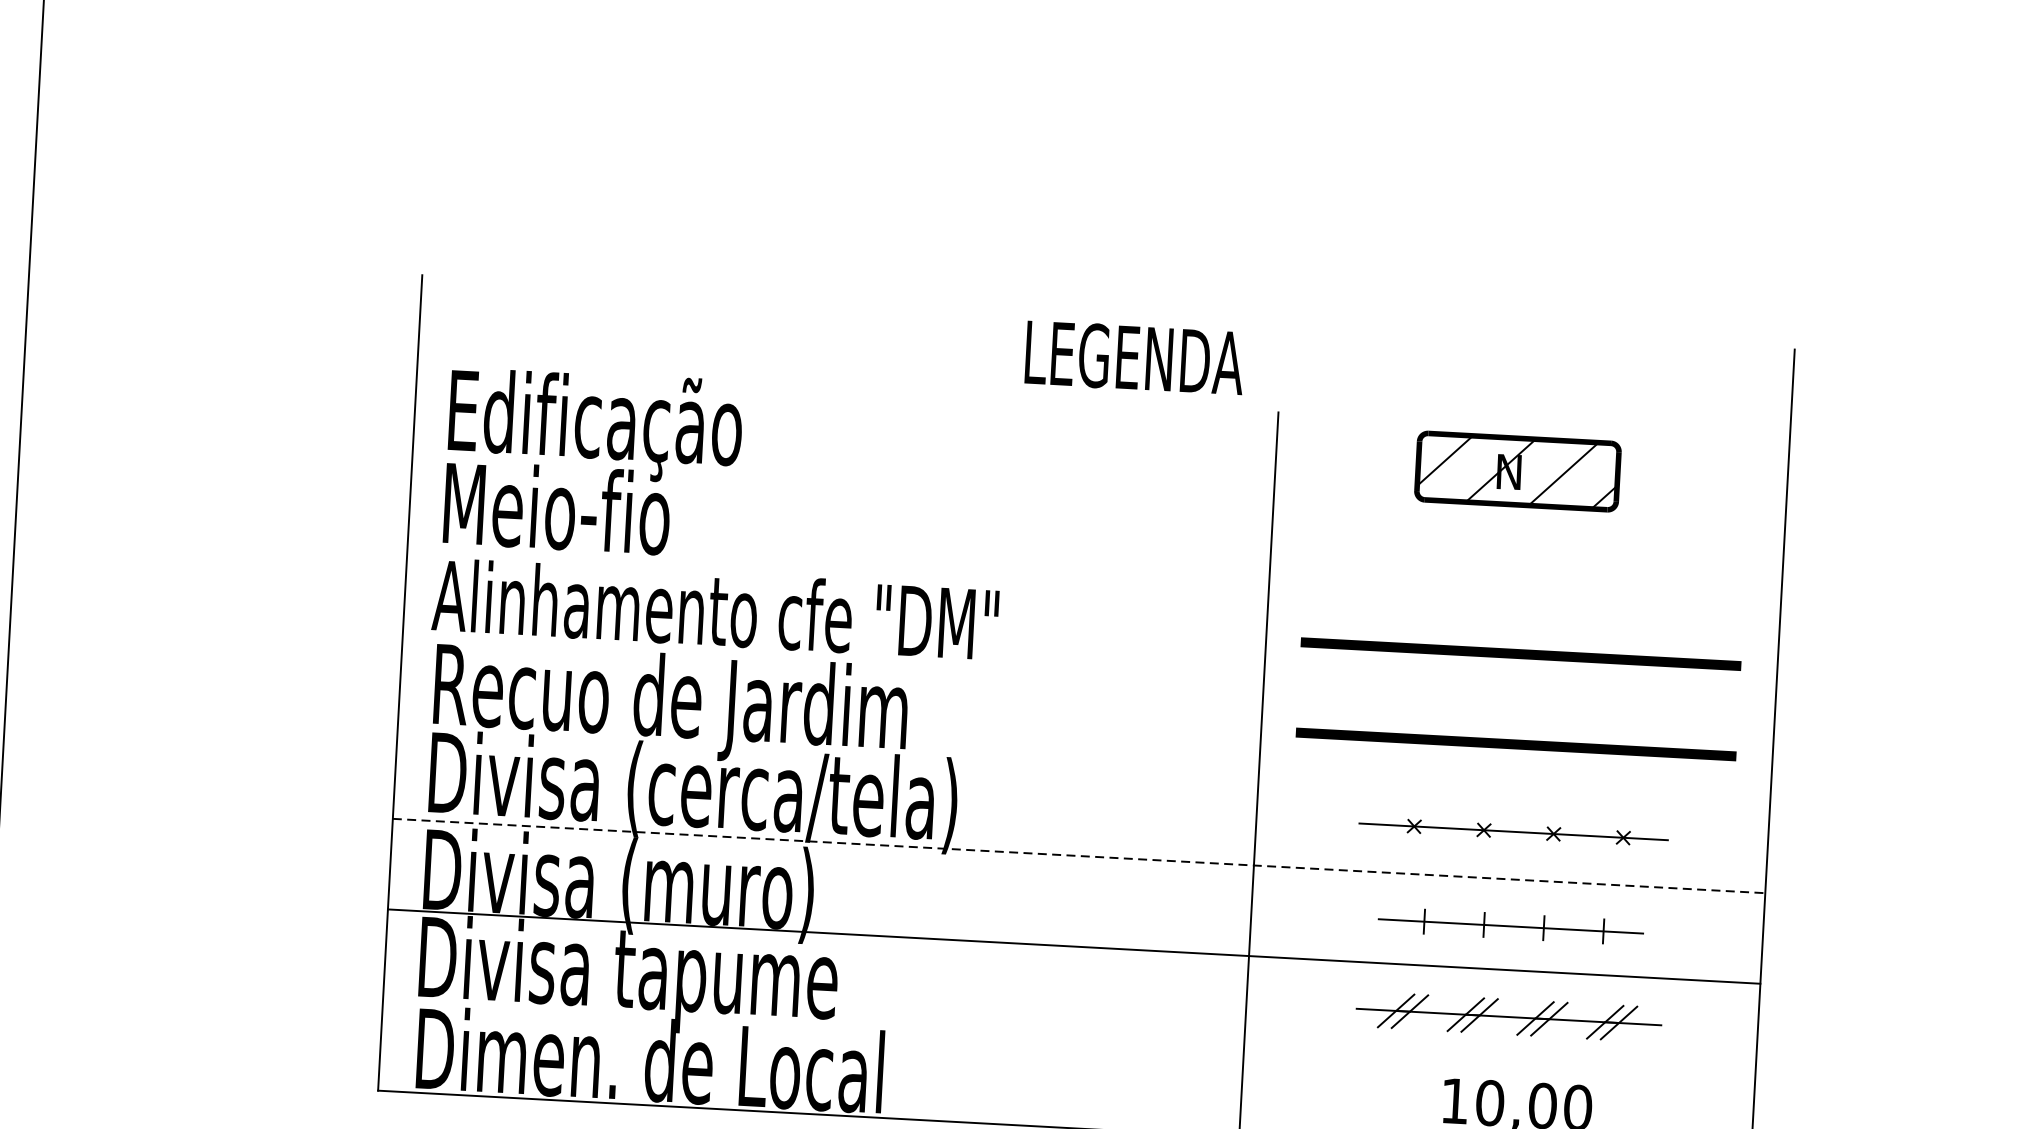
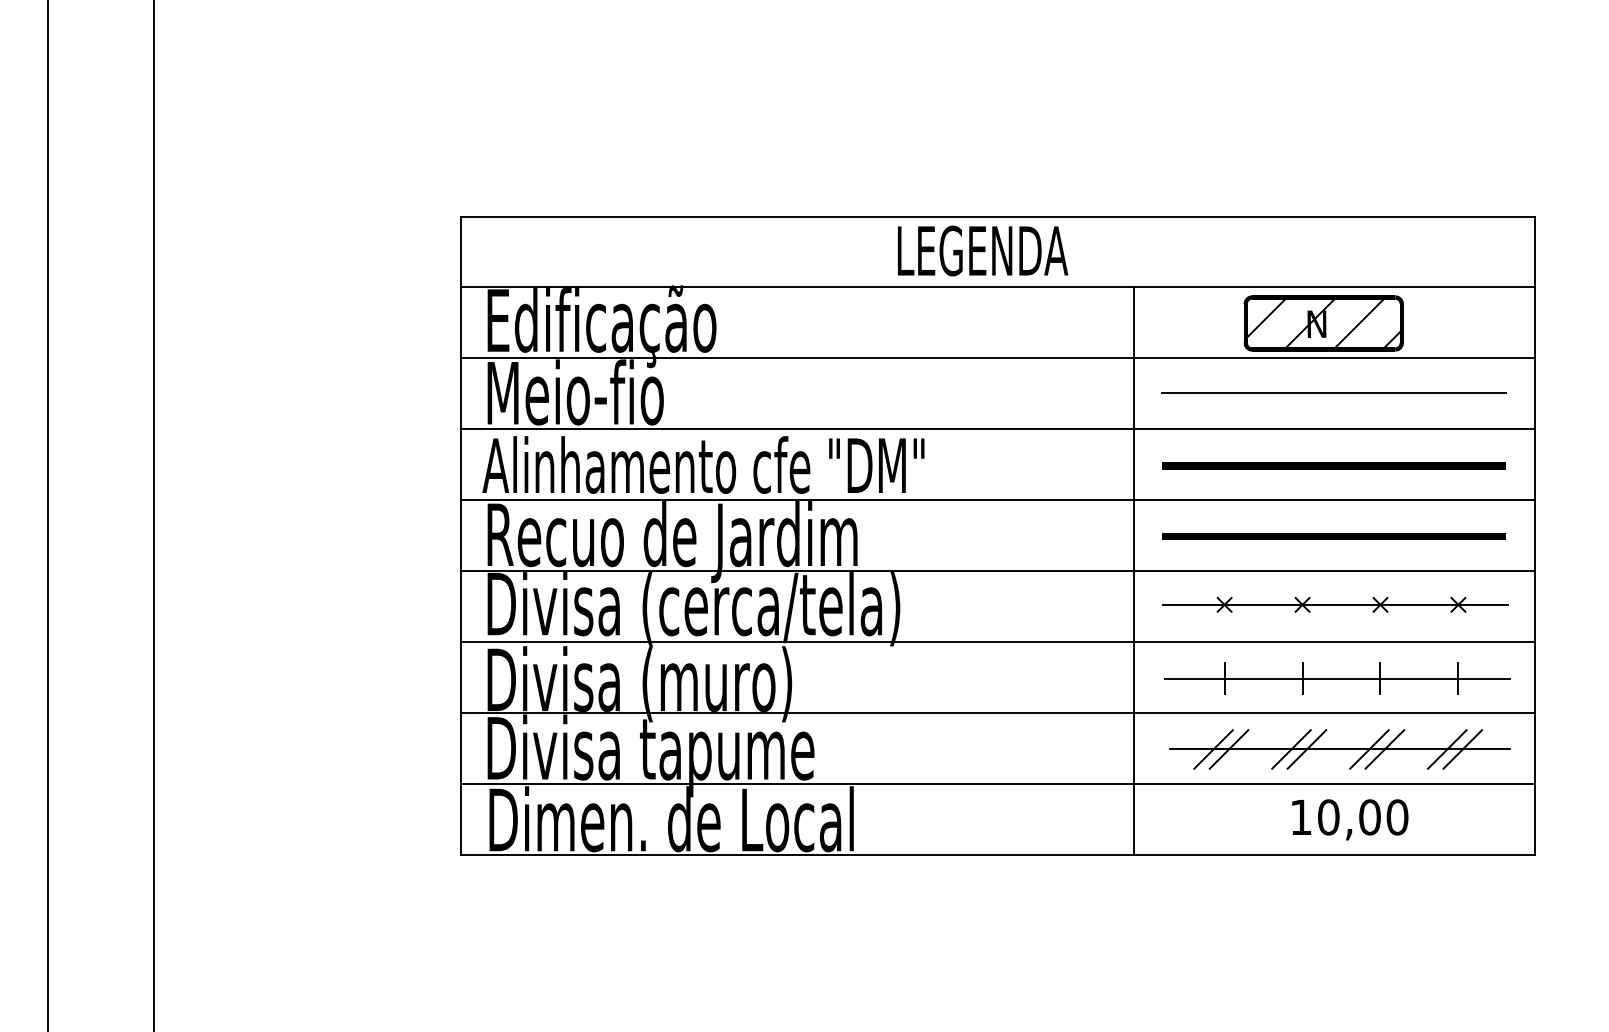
line: (1108, 312) -> (997, 216), added
text: (1135, 357) -> (983, 250), moved
line: (1103, 403) -> (997, 287), added
line: (1098, 493) -> (997, 358), added
line: (1525, 561) -> (1333, 393), added
line: (1093, 584) -> (997, 429), added
line: (1088, 675) -> (997, 500), added
line: (1083, 765) -> (997, 571), added
part: (1513, 831) -> (1335, 604), size x1.43
line: (1080, 855) -> (998, 641), dashed -> solid
part: (1510, 926) -> (1337, 678), size x1.67
part: (1508, 1017) -> (1339, 749), size x1.43
line: (1069, 1036) -> (997, 783), added

